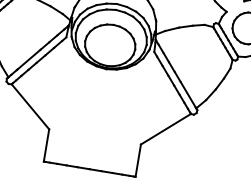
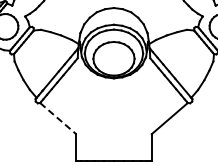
line: (30, 106) -> (58, 118), solid -> dashed

